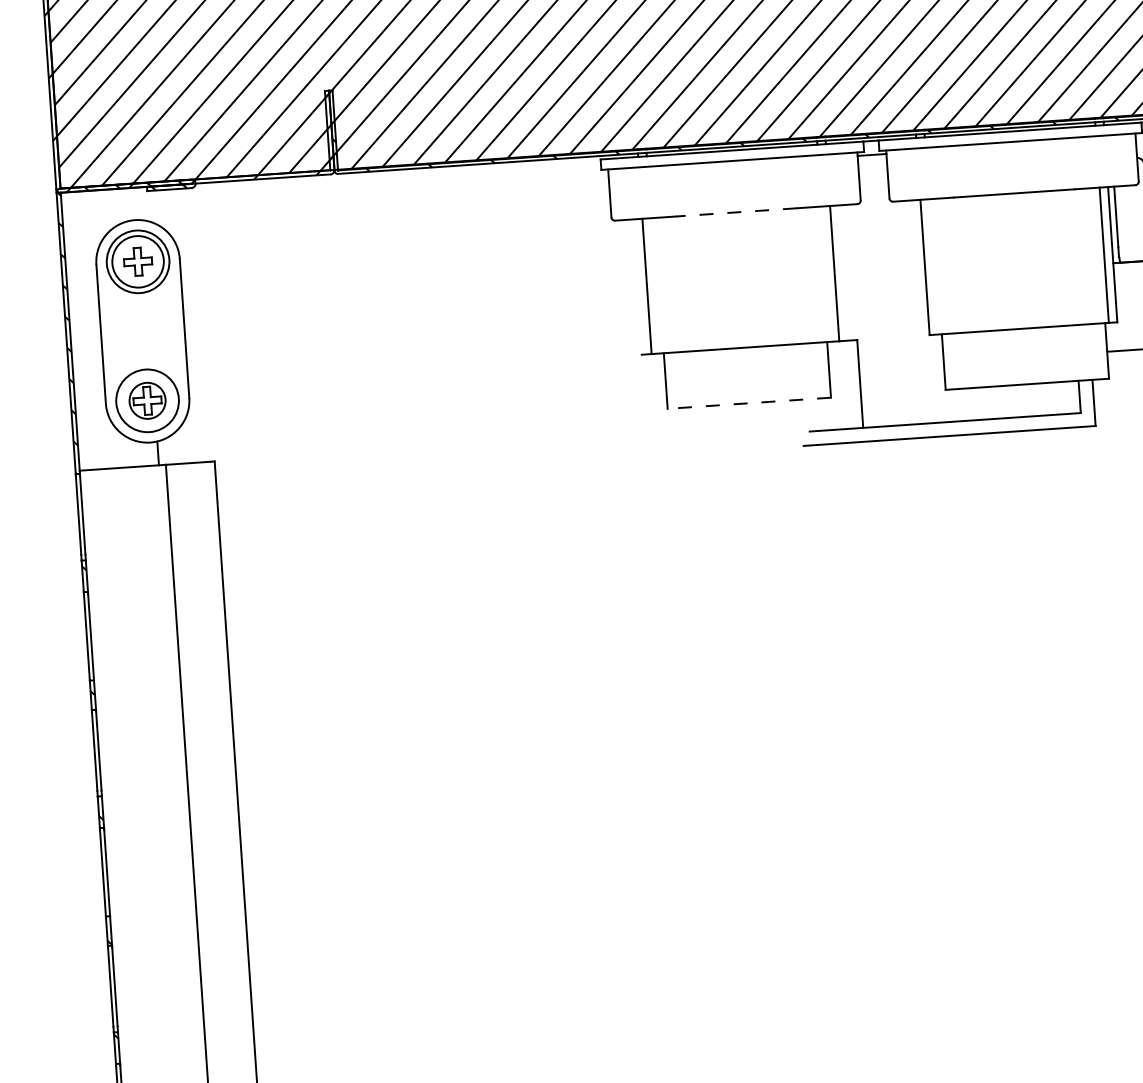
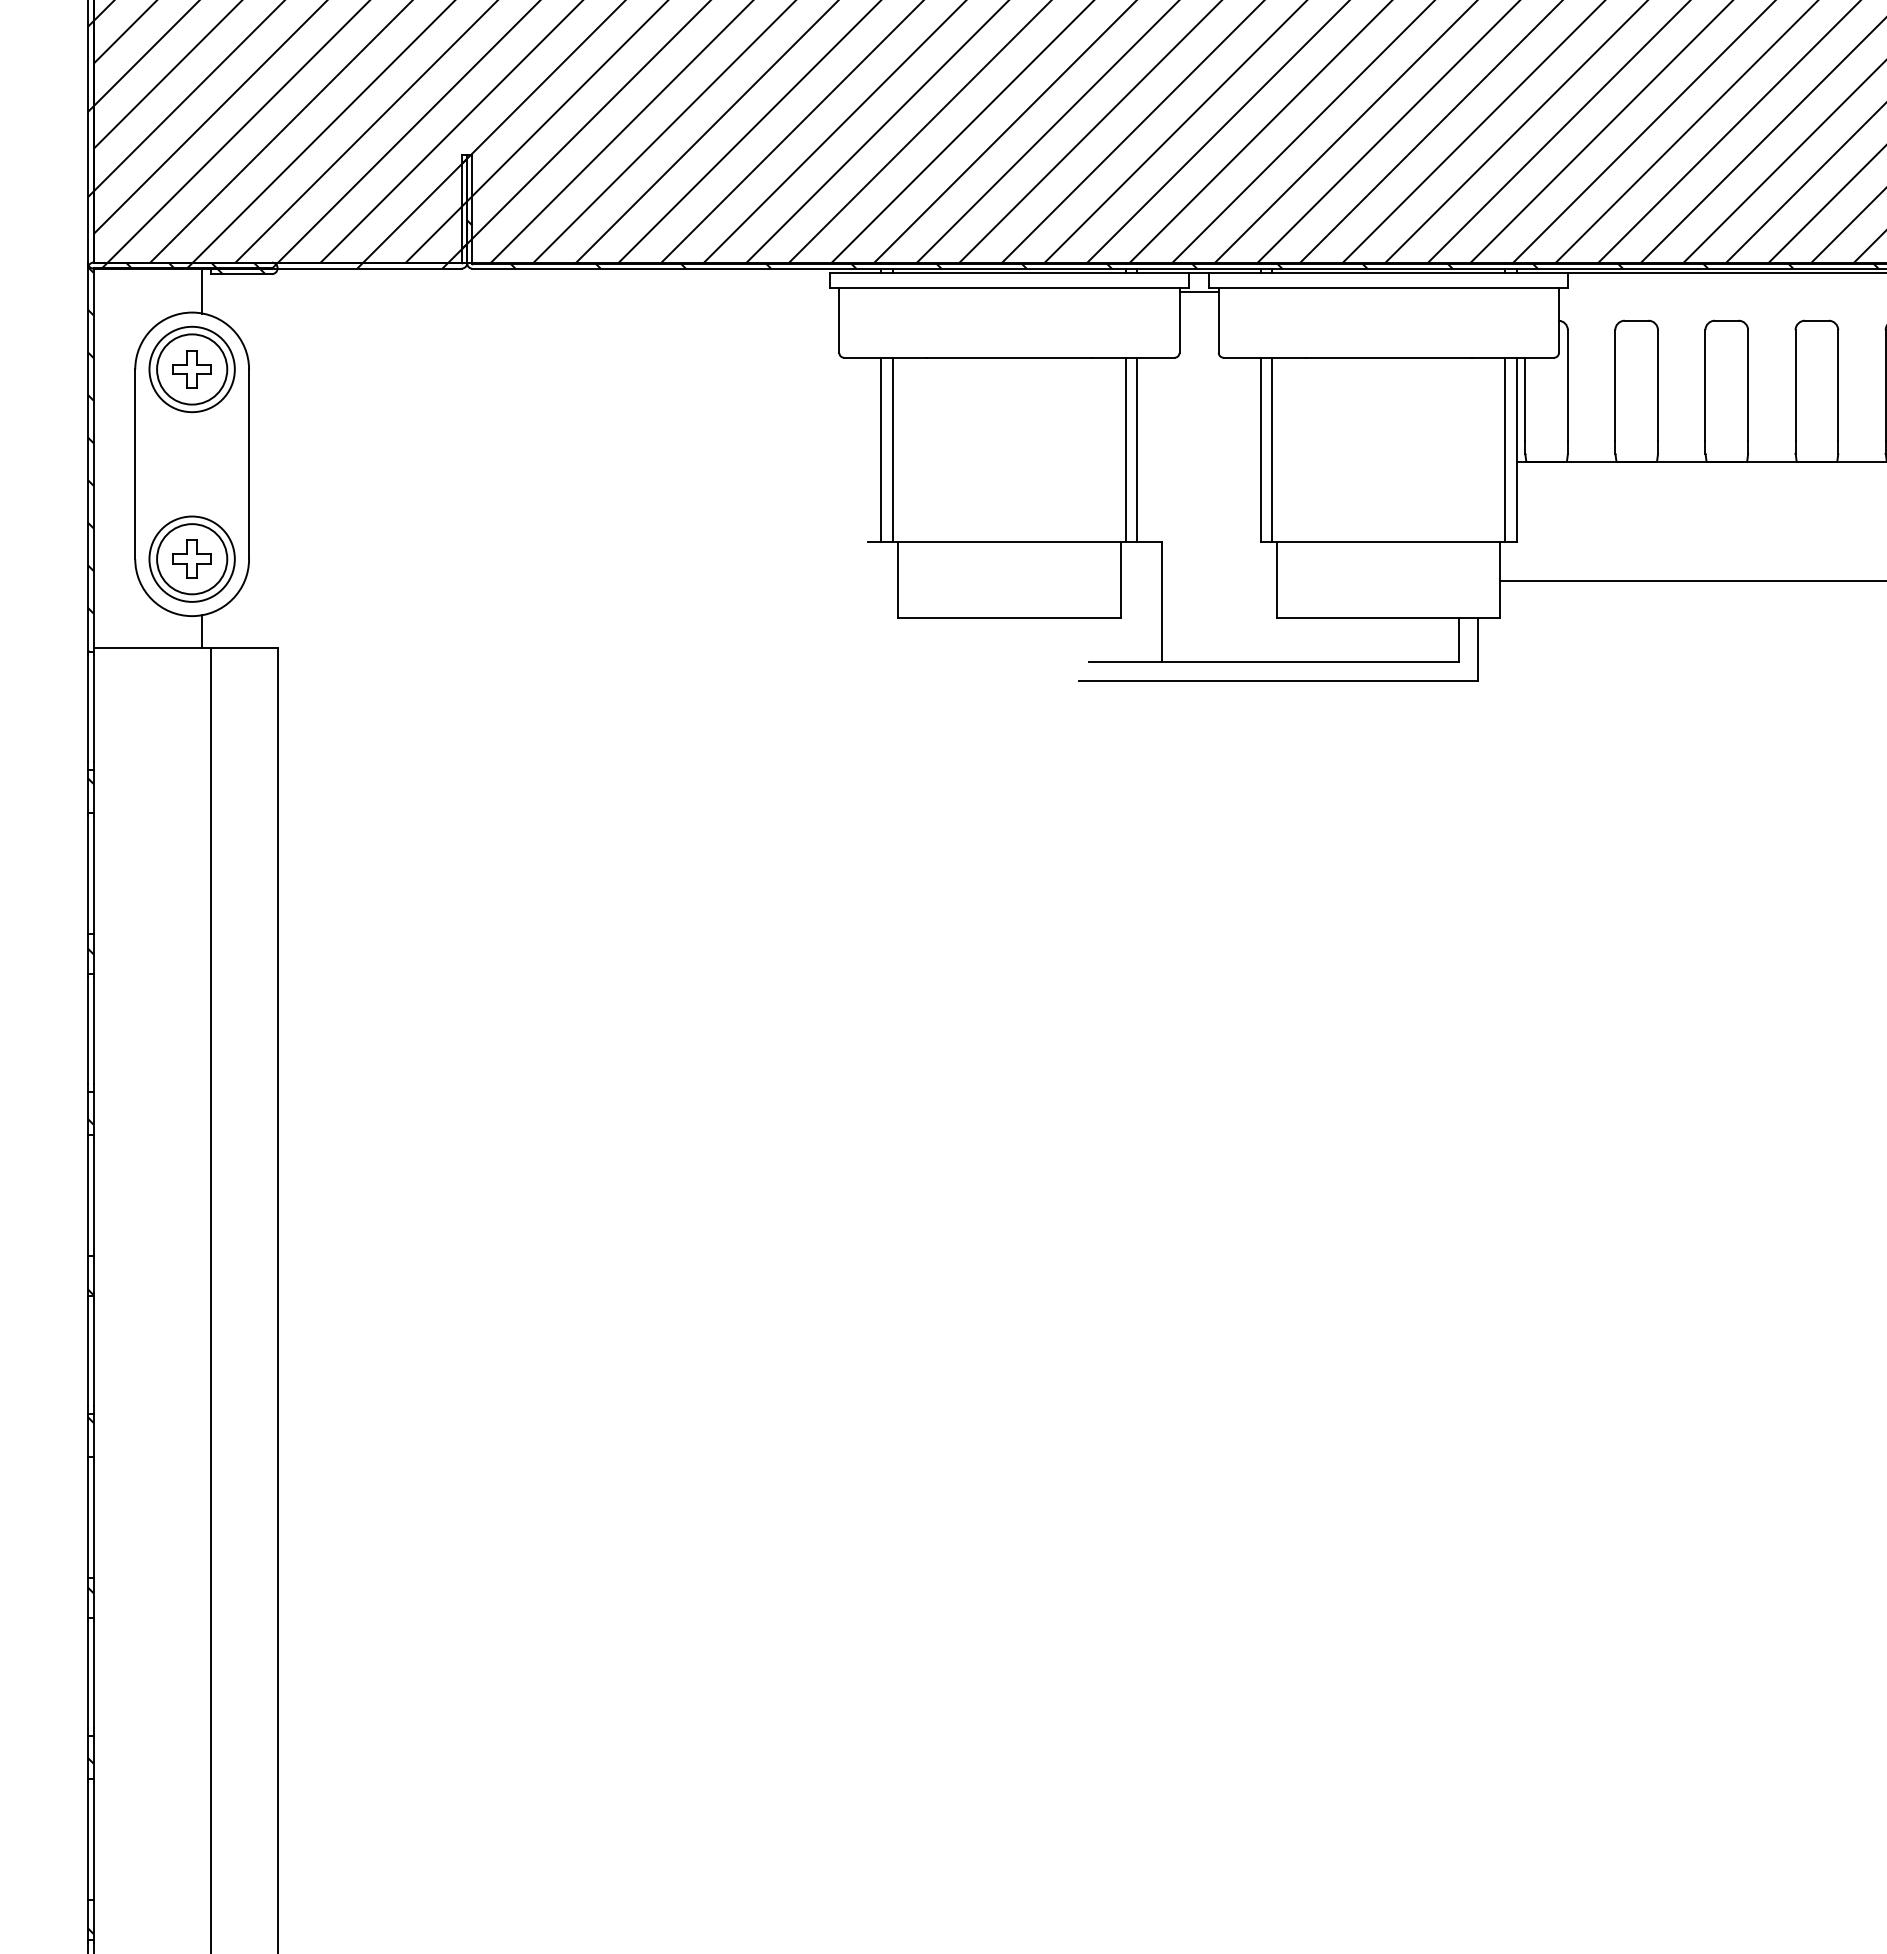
line: (141, 203) -> (201, 290), added
line: (736, 212) -> (1009, 357), dashed -> solid
line: (933, 266) -> (1272, 449), added
line: (825, 273) -> (1125, 449), added
line: (655, 285) -> (893, 449), added
circle: (147, 401) -> (192, 559), size x1.43
line: (748, 403) -> (1008, 618), dashed -> solid

